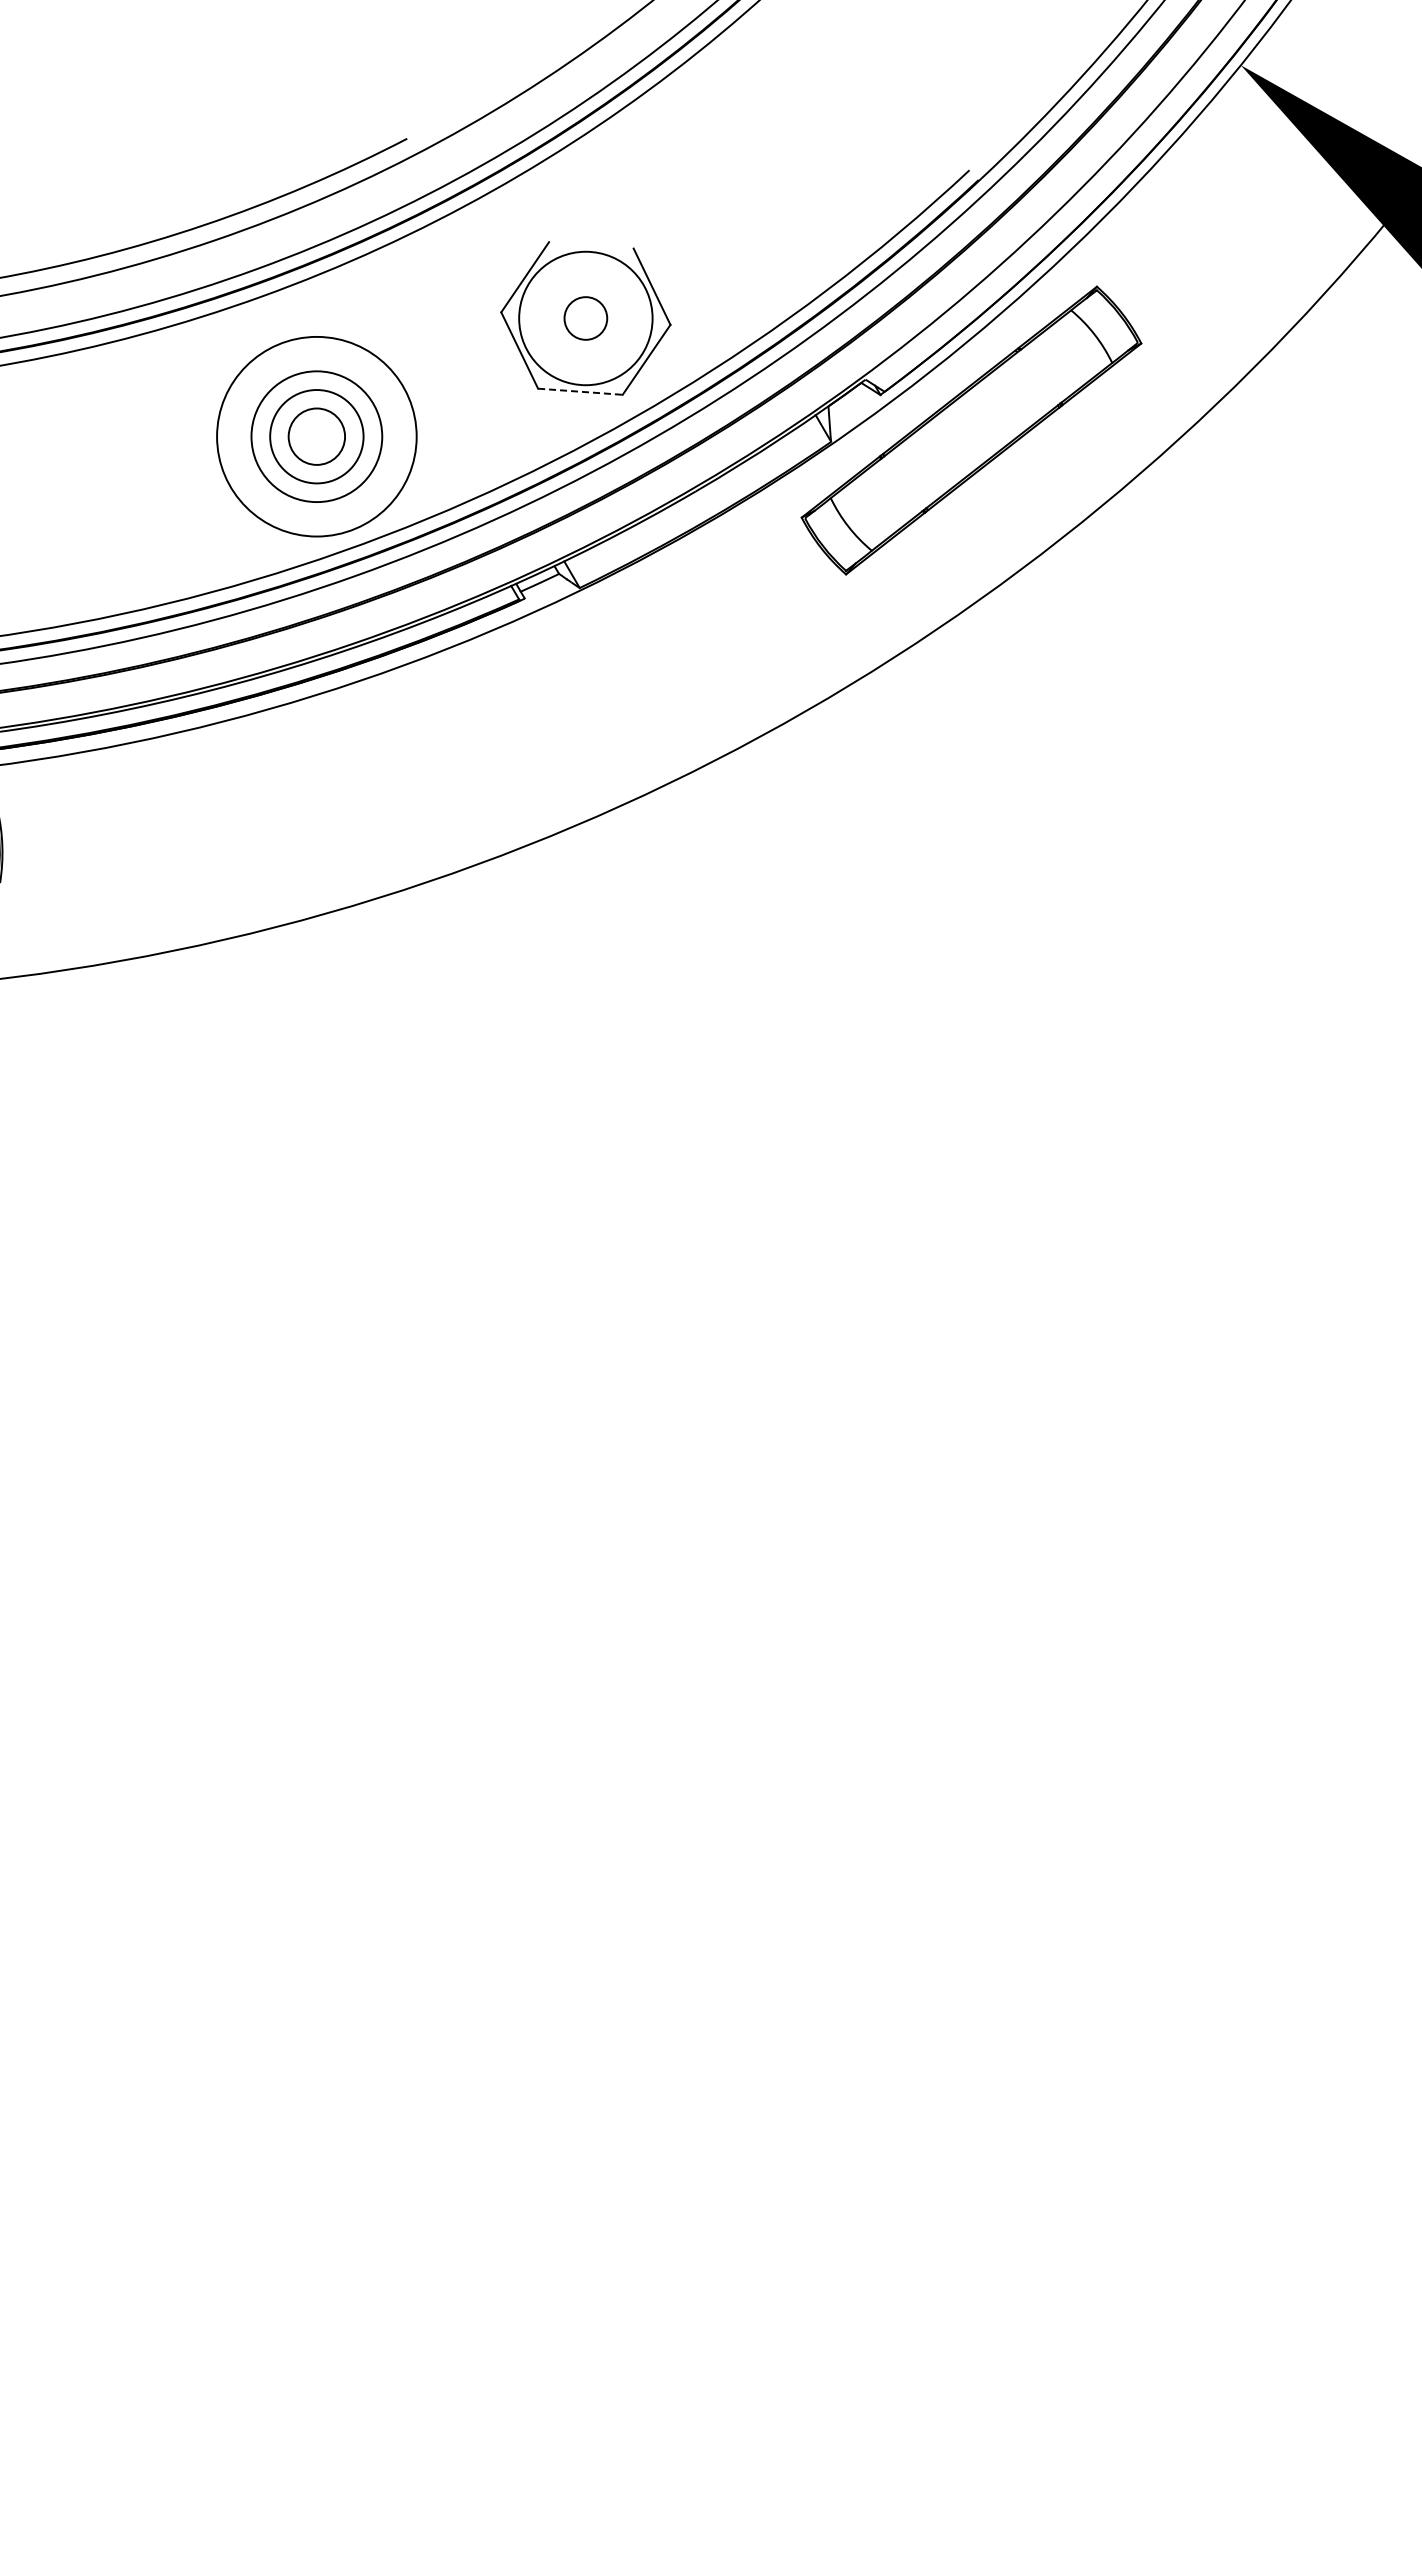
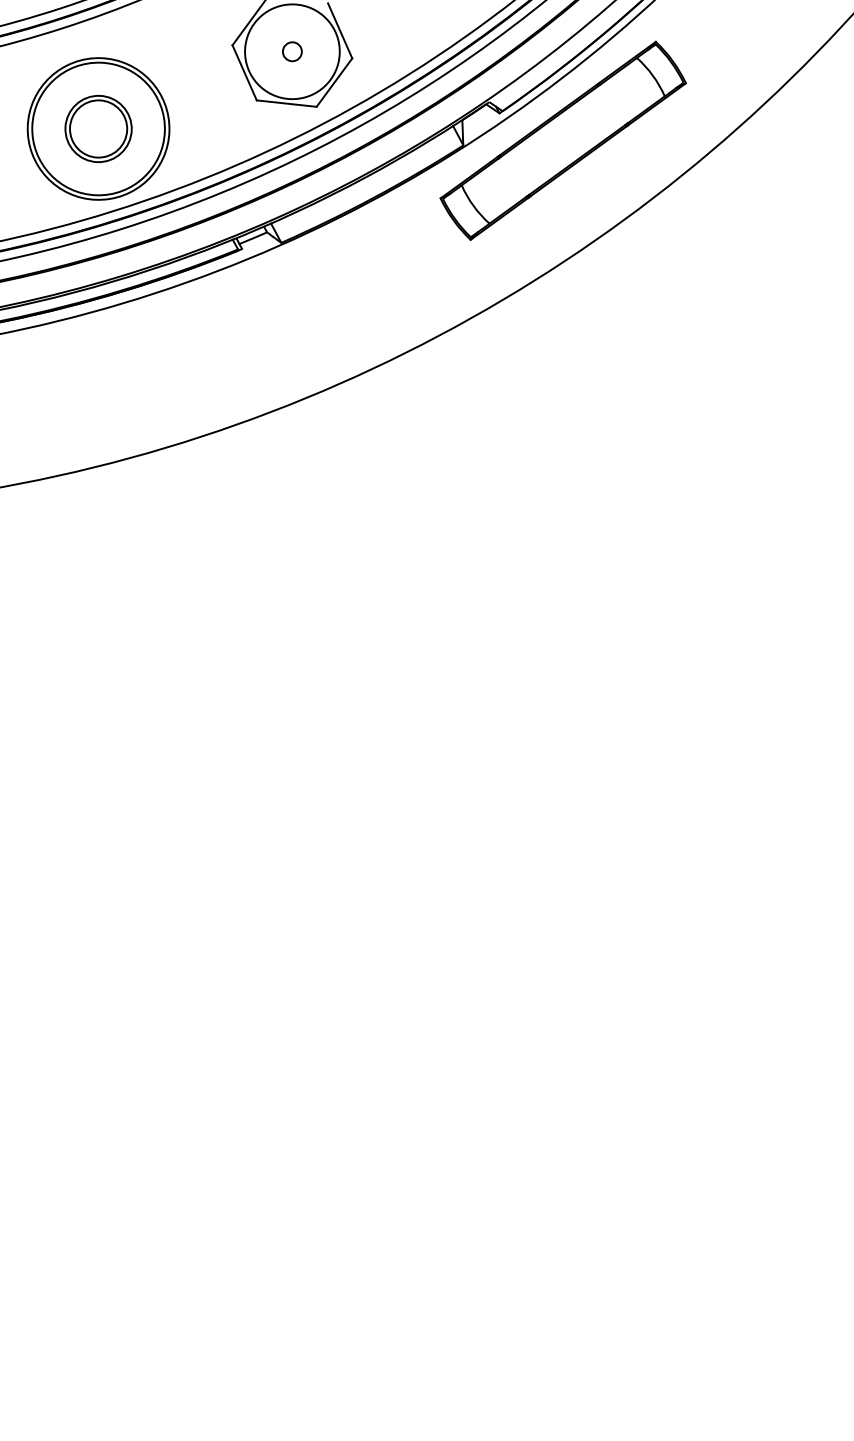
circle: (585, 318) -> (292, 51), size x0.62
line: (580, 391) -> (286, 103), dashed -> solid
circle: (316, 436) -> (98, 128), size x1.43
circle: (316, 436) -> (98, 128), size x1.43

